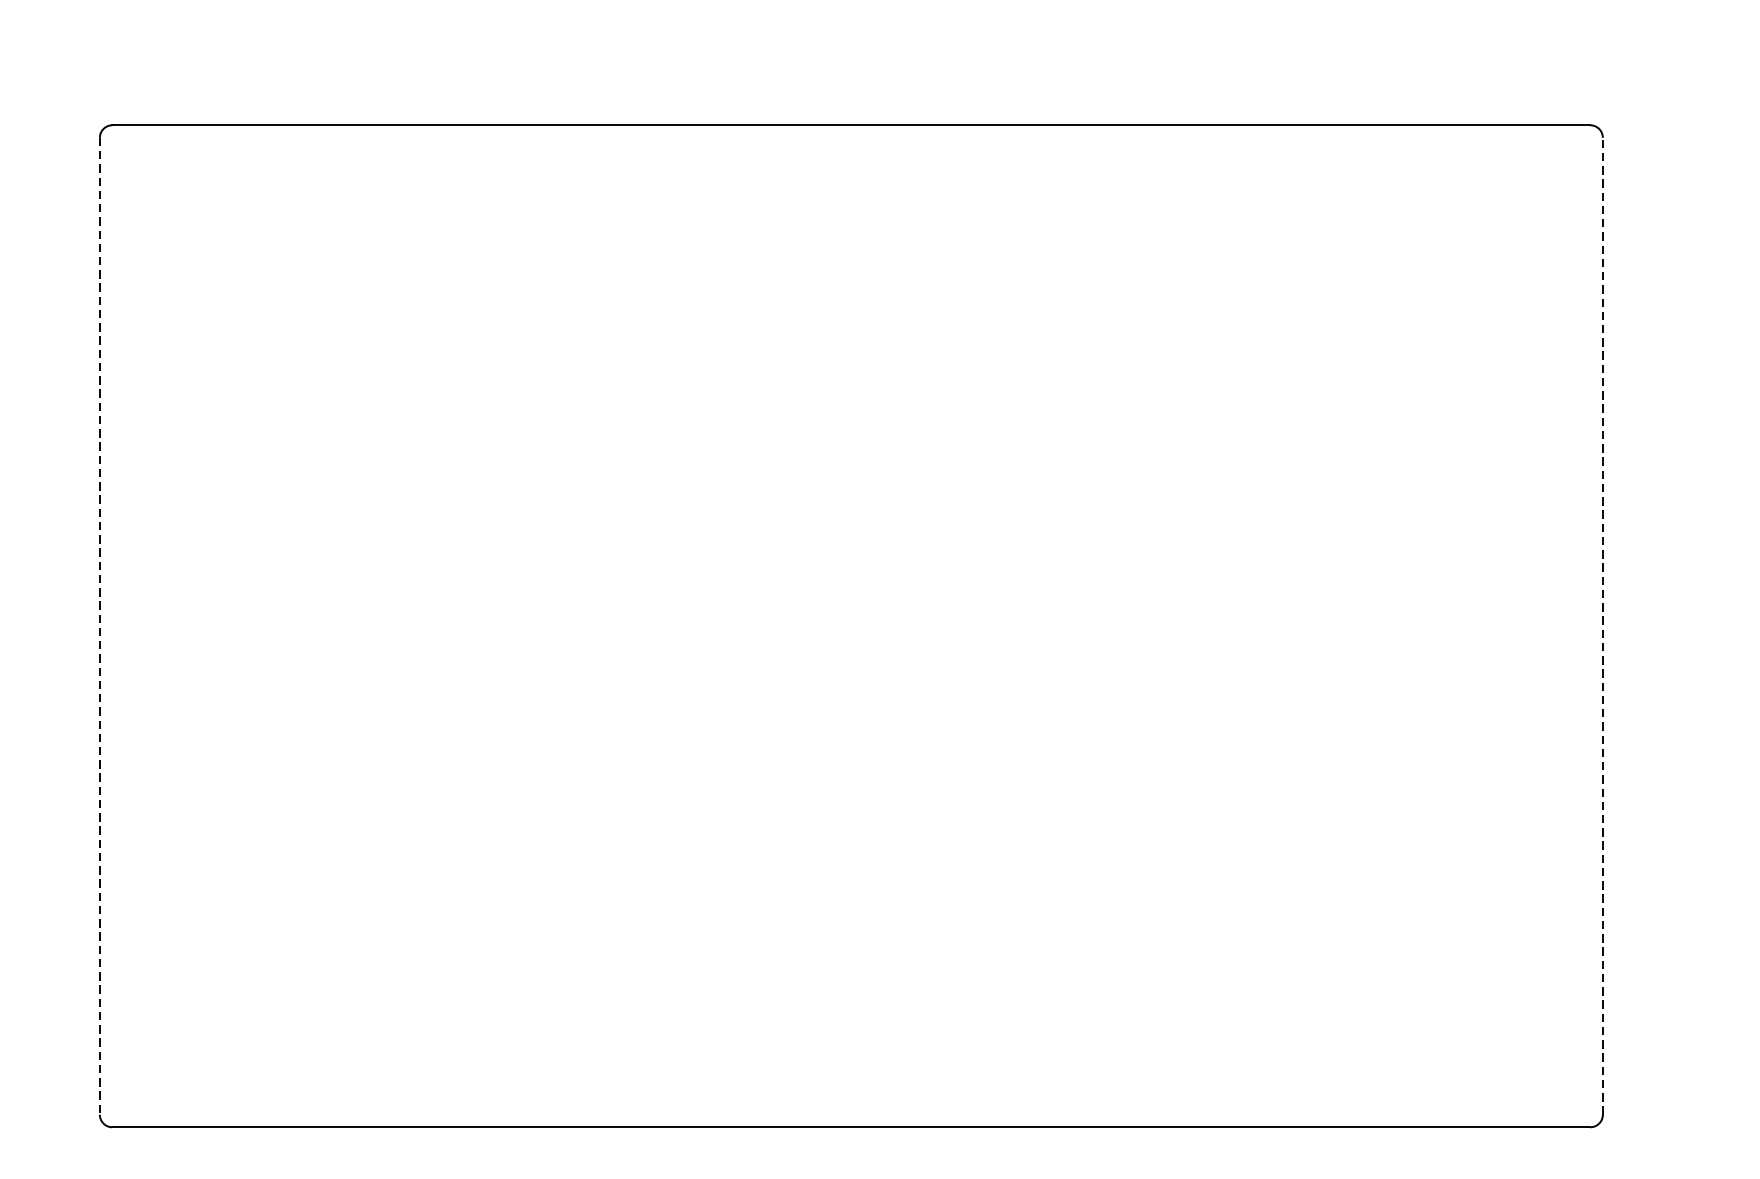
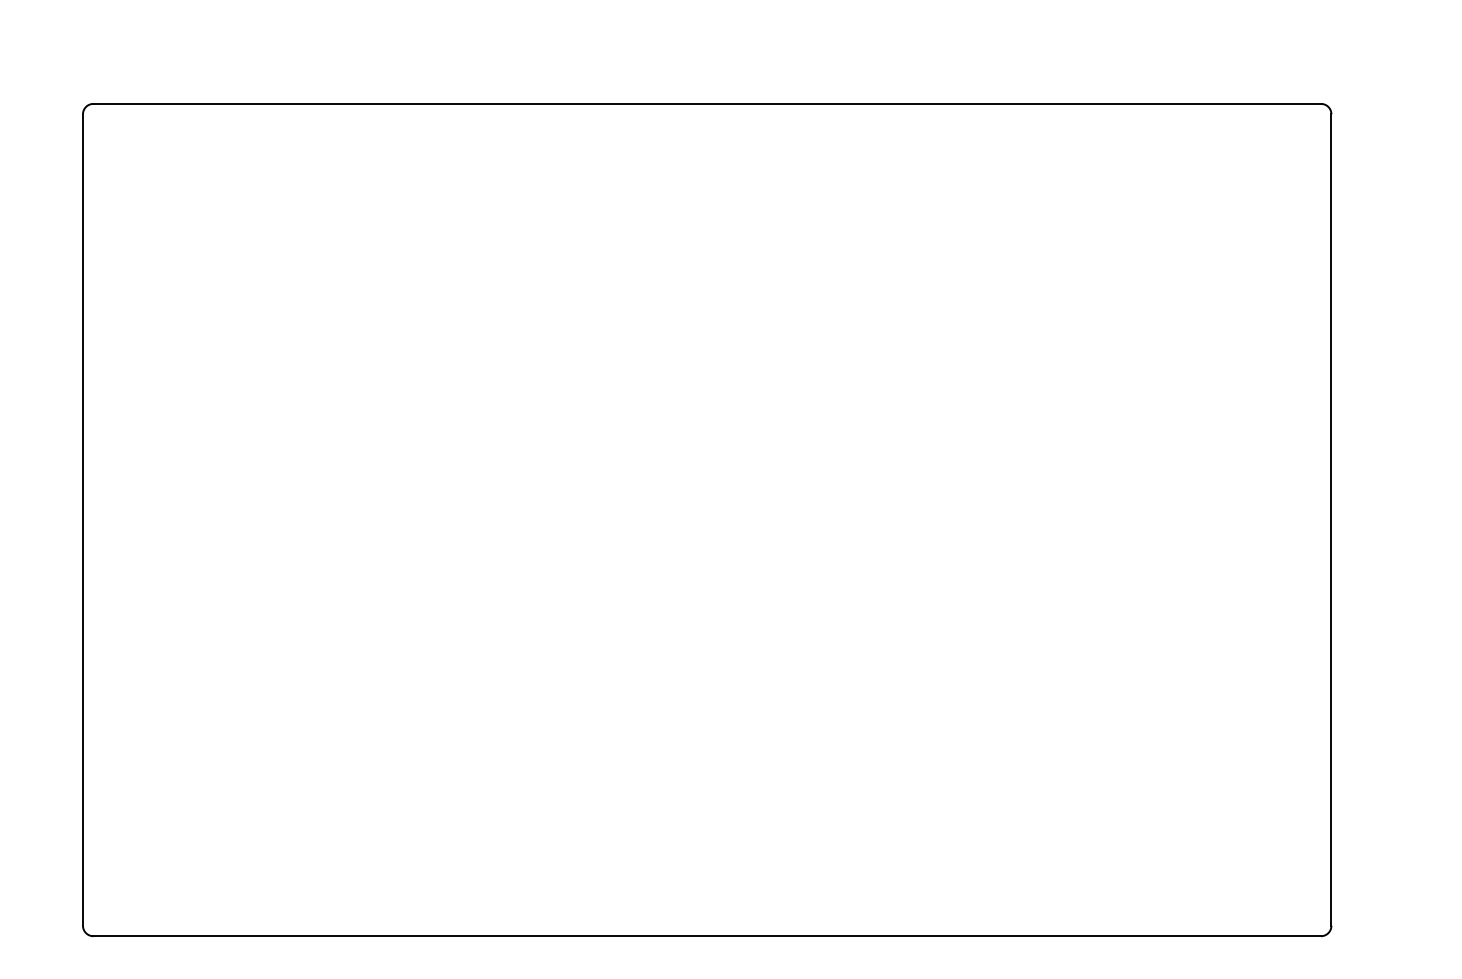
line: (100, 626) -> (83, 520), dashed -> solid
line: (1602, 626) -> (1331, 520), dashed -> solid

